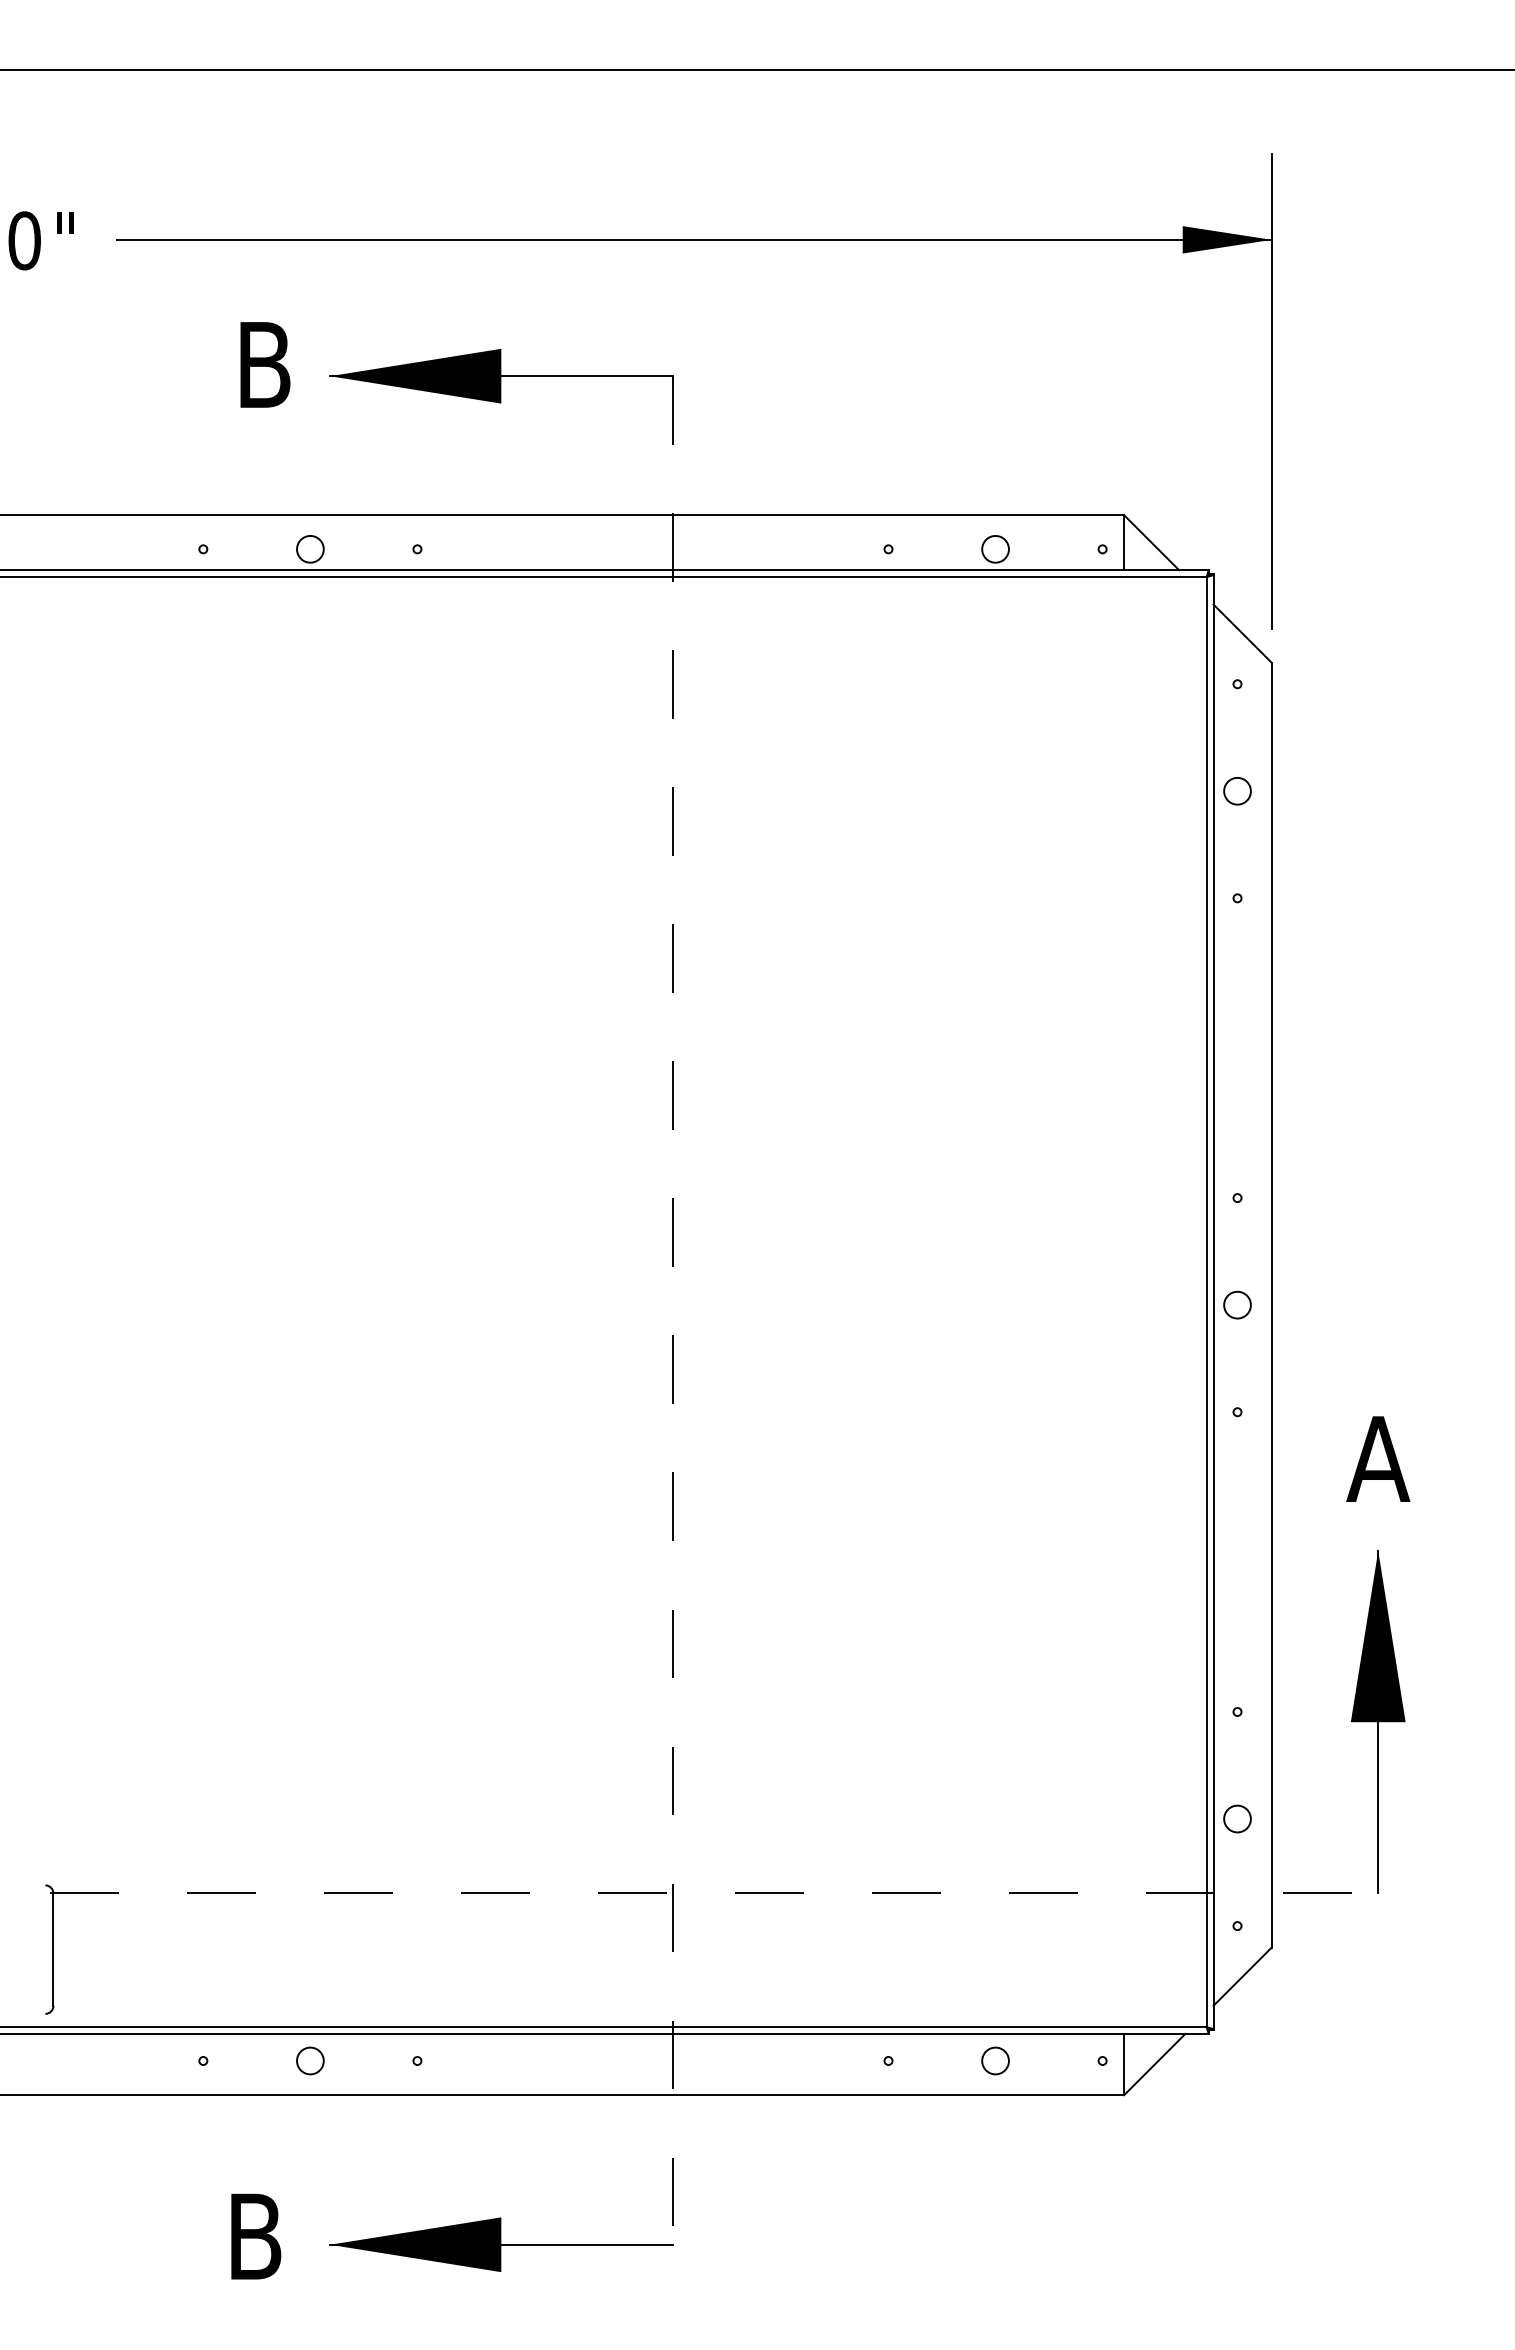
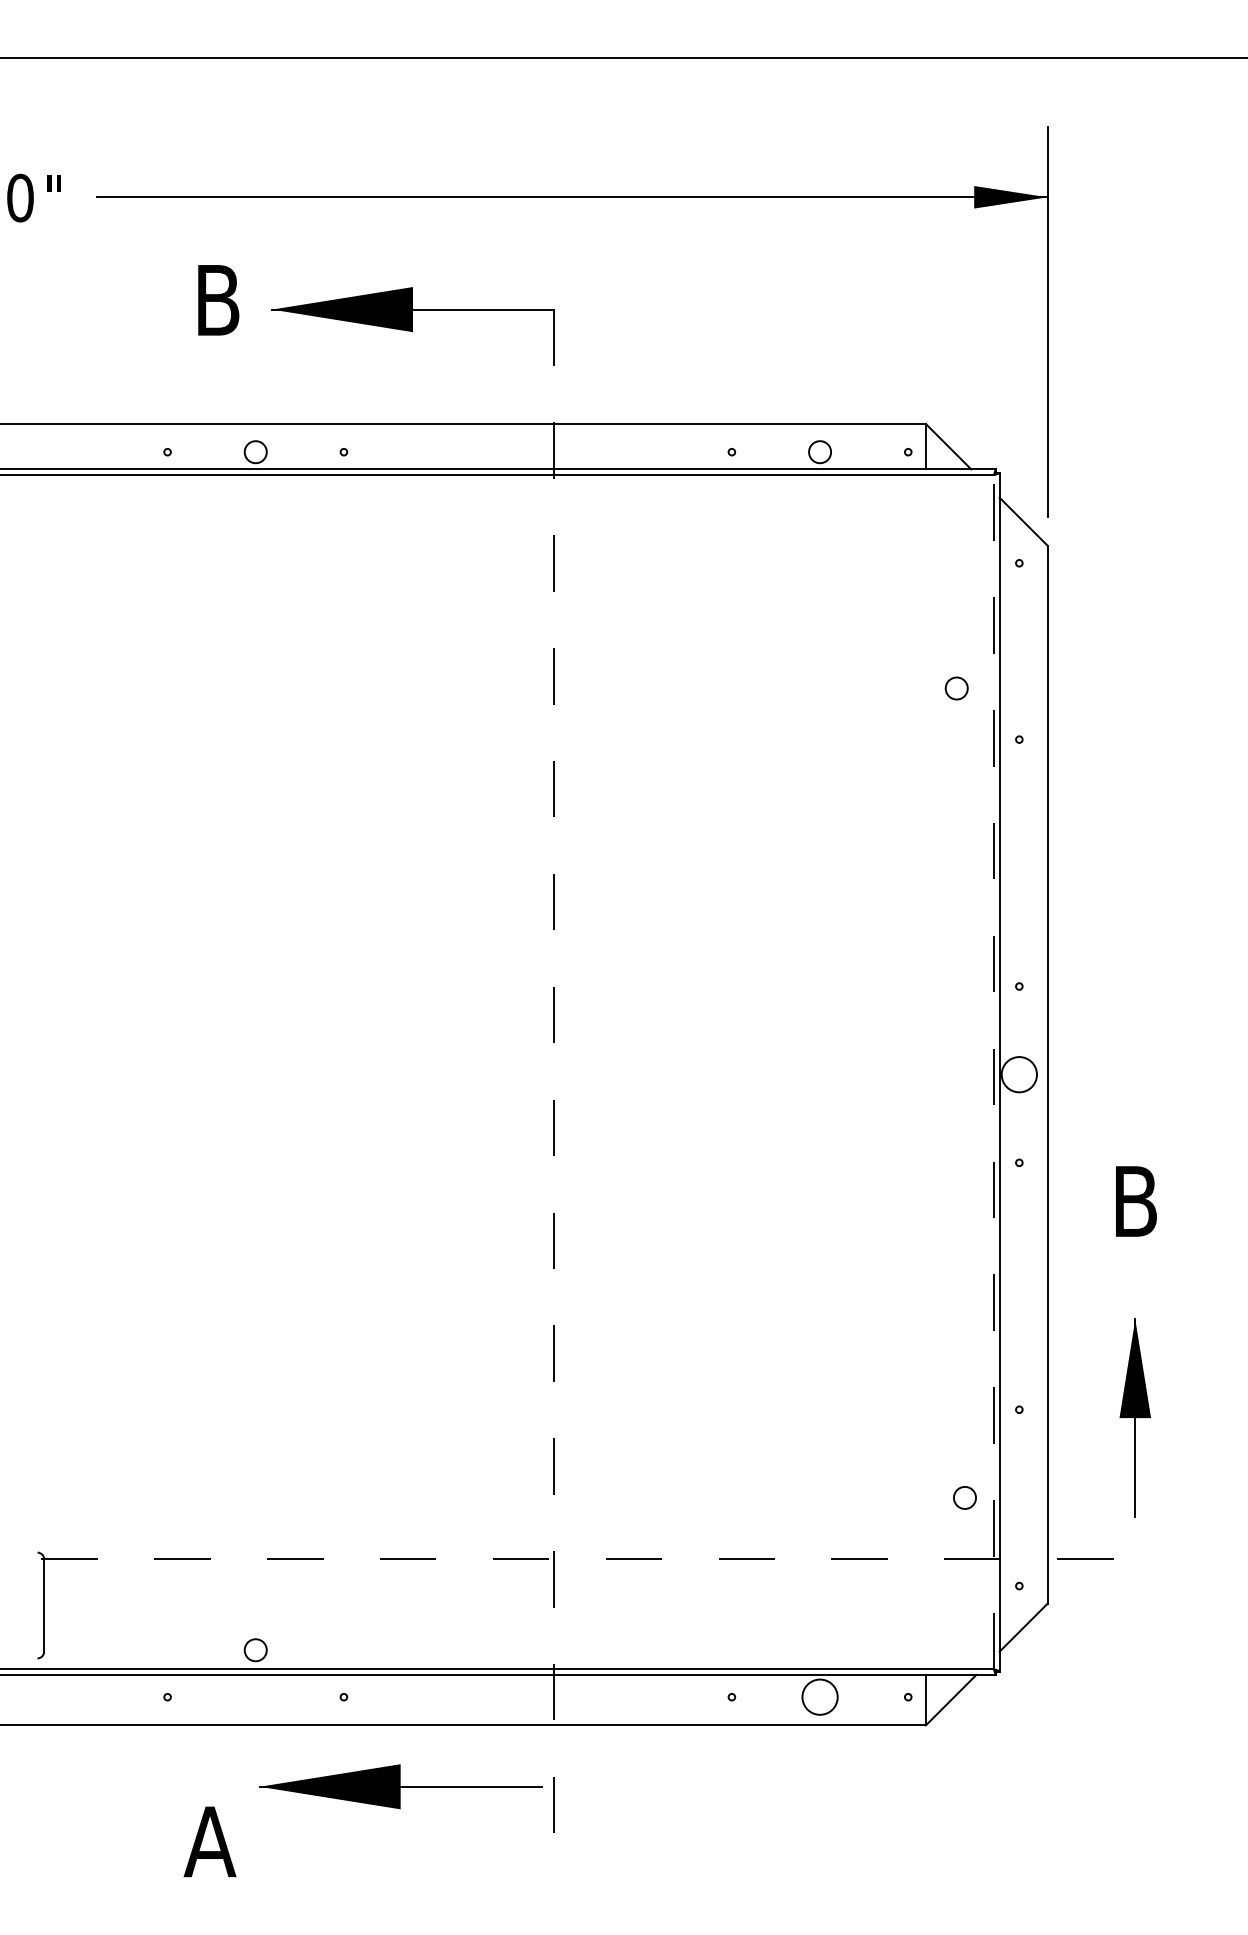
circle: (1237, 791) -> (956, 688), moved
line: (1206, 1301) -> (993, 1071), solid -> dashed
circle: (1237, 1304) -> (1019, 1074), size x1.6
text: (1378, 1458) -> (1135, 1200), A -> B
part: (1378, 1721) -> (1135, 1417), size x0.7
circle: (1237, 1818) -> (964, 1497), moved
circle: (310, 2060) -> (255, 1649), moved
circle: (995, 2060) -> (820, 1696), size x1.6
text: (254, 2236) -> (209, 1841), B -> A
part: (501, 2244) -> (400, 1786), moved

